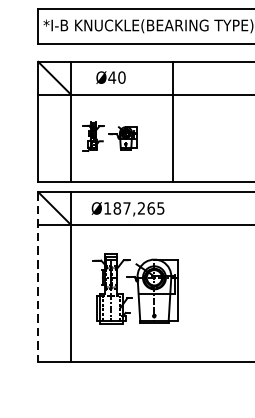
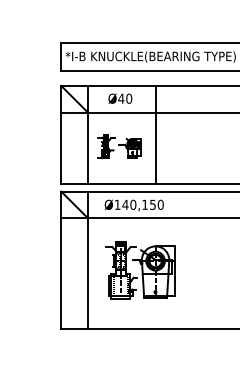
line: (172, 121) -> (155, 134), moved
text: (138, 207) -> (142, 204), Ø187,265 -> Ø140,150
line: (38, 277) -> (61, 260), dashed -> solid

